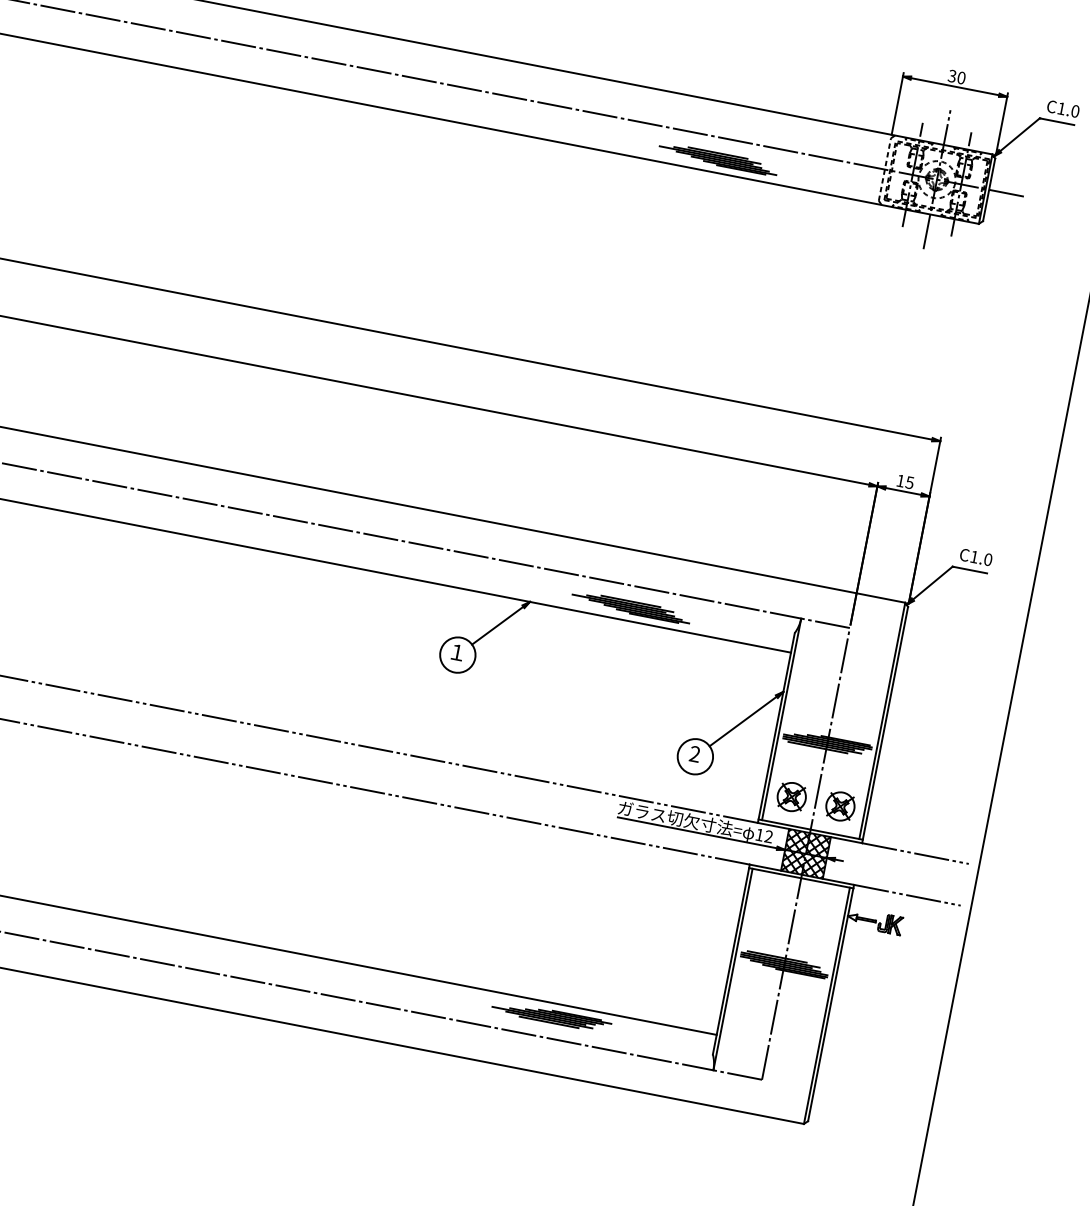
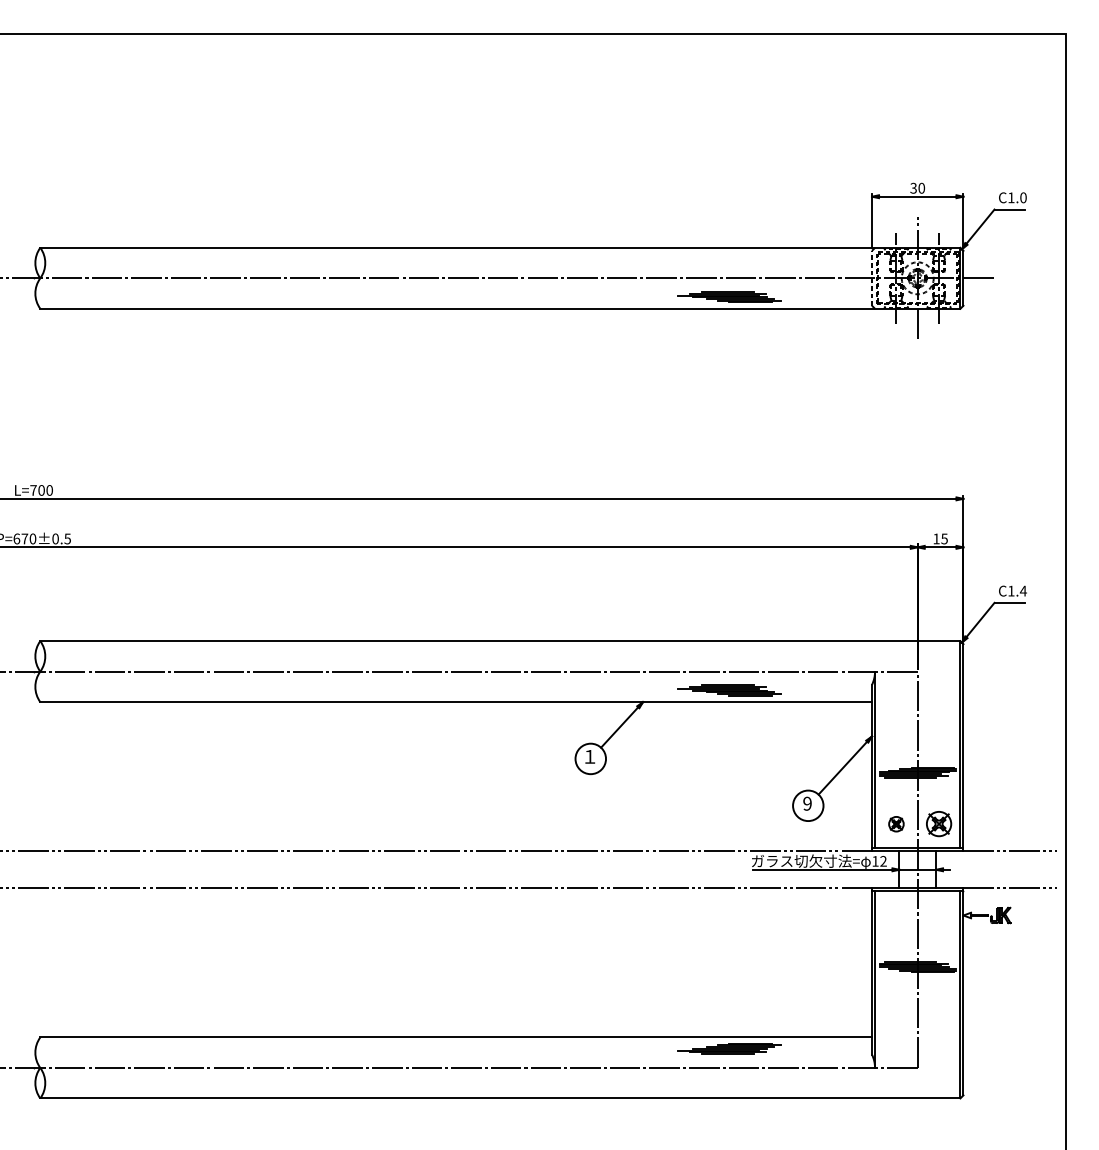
text: (987, 558) -> (1022, 590), C1.0 -> C1.4
text: (695, 753) -> (807, 803), 2 -> 9
part: (791, 797) -> (896, 824), size x0.6
hatch: (805, 853) -> (917, 869), removed

